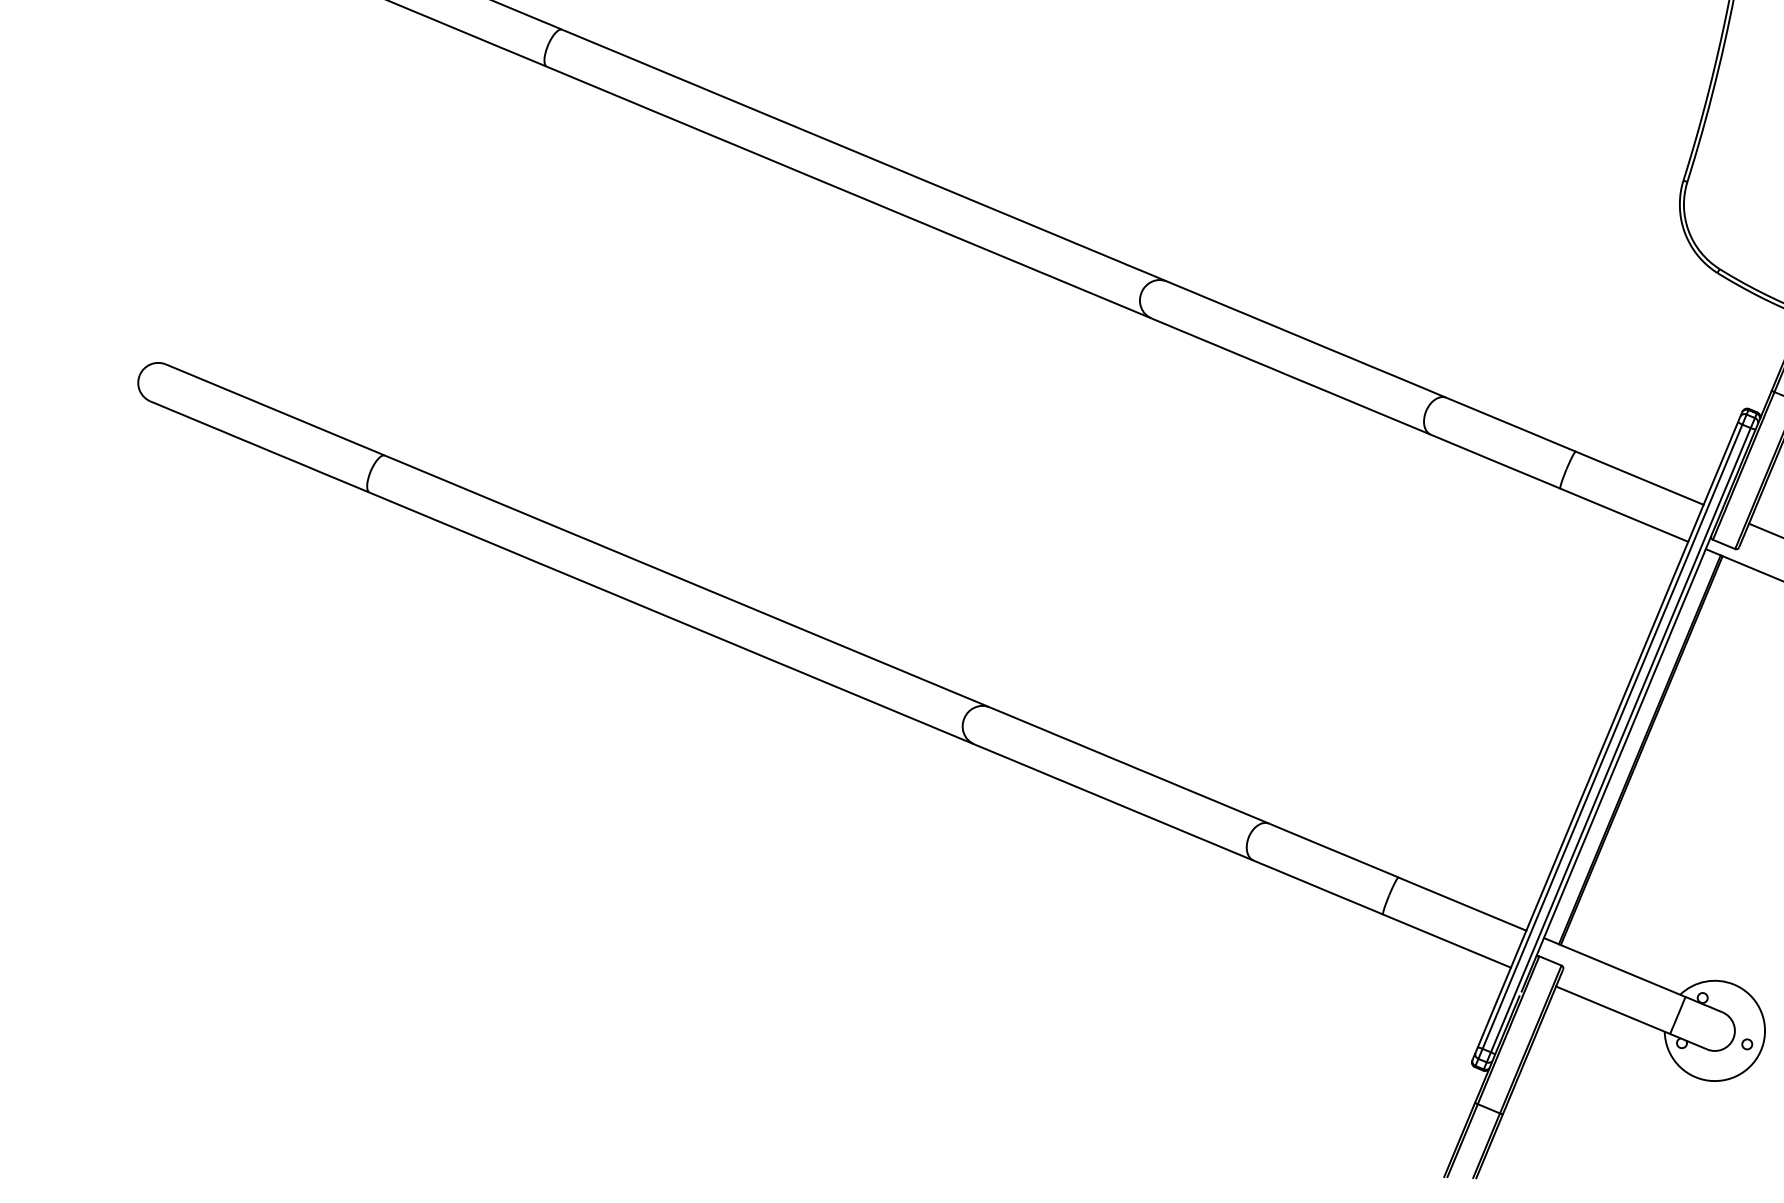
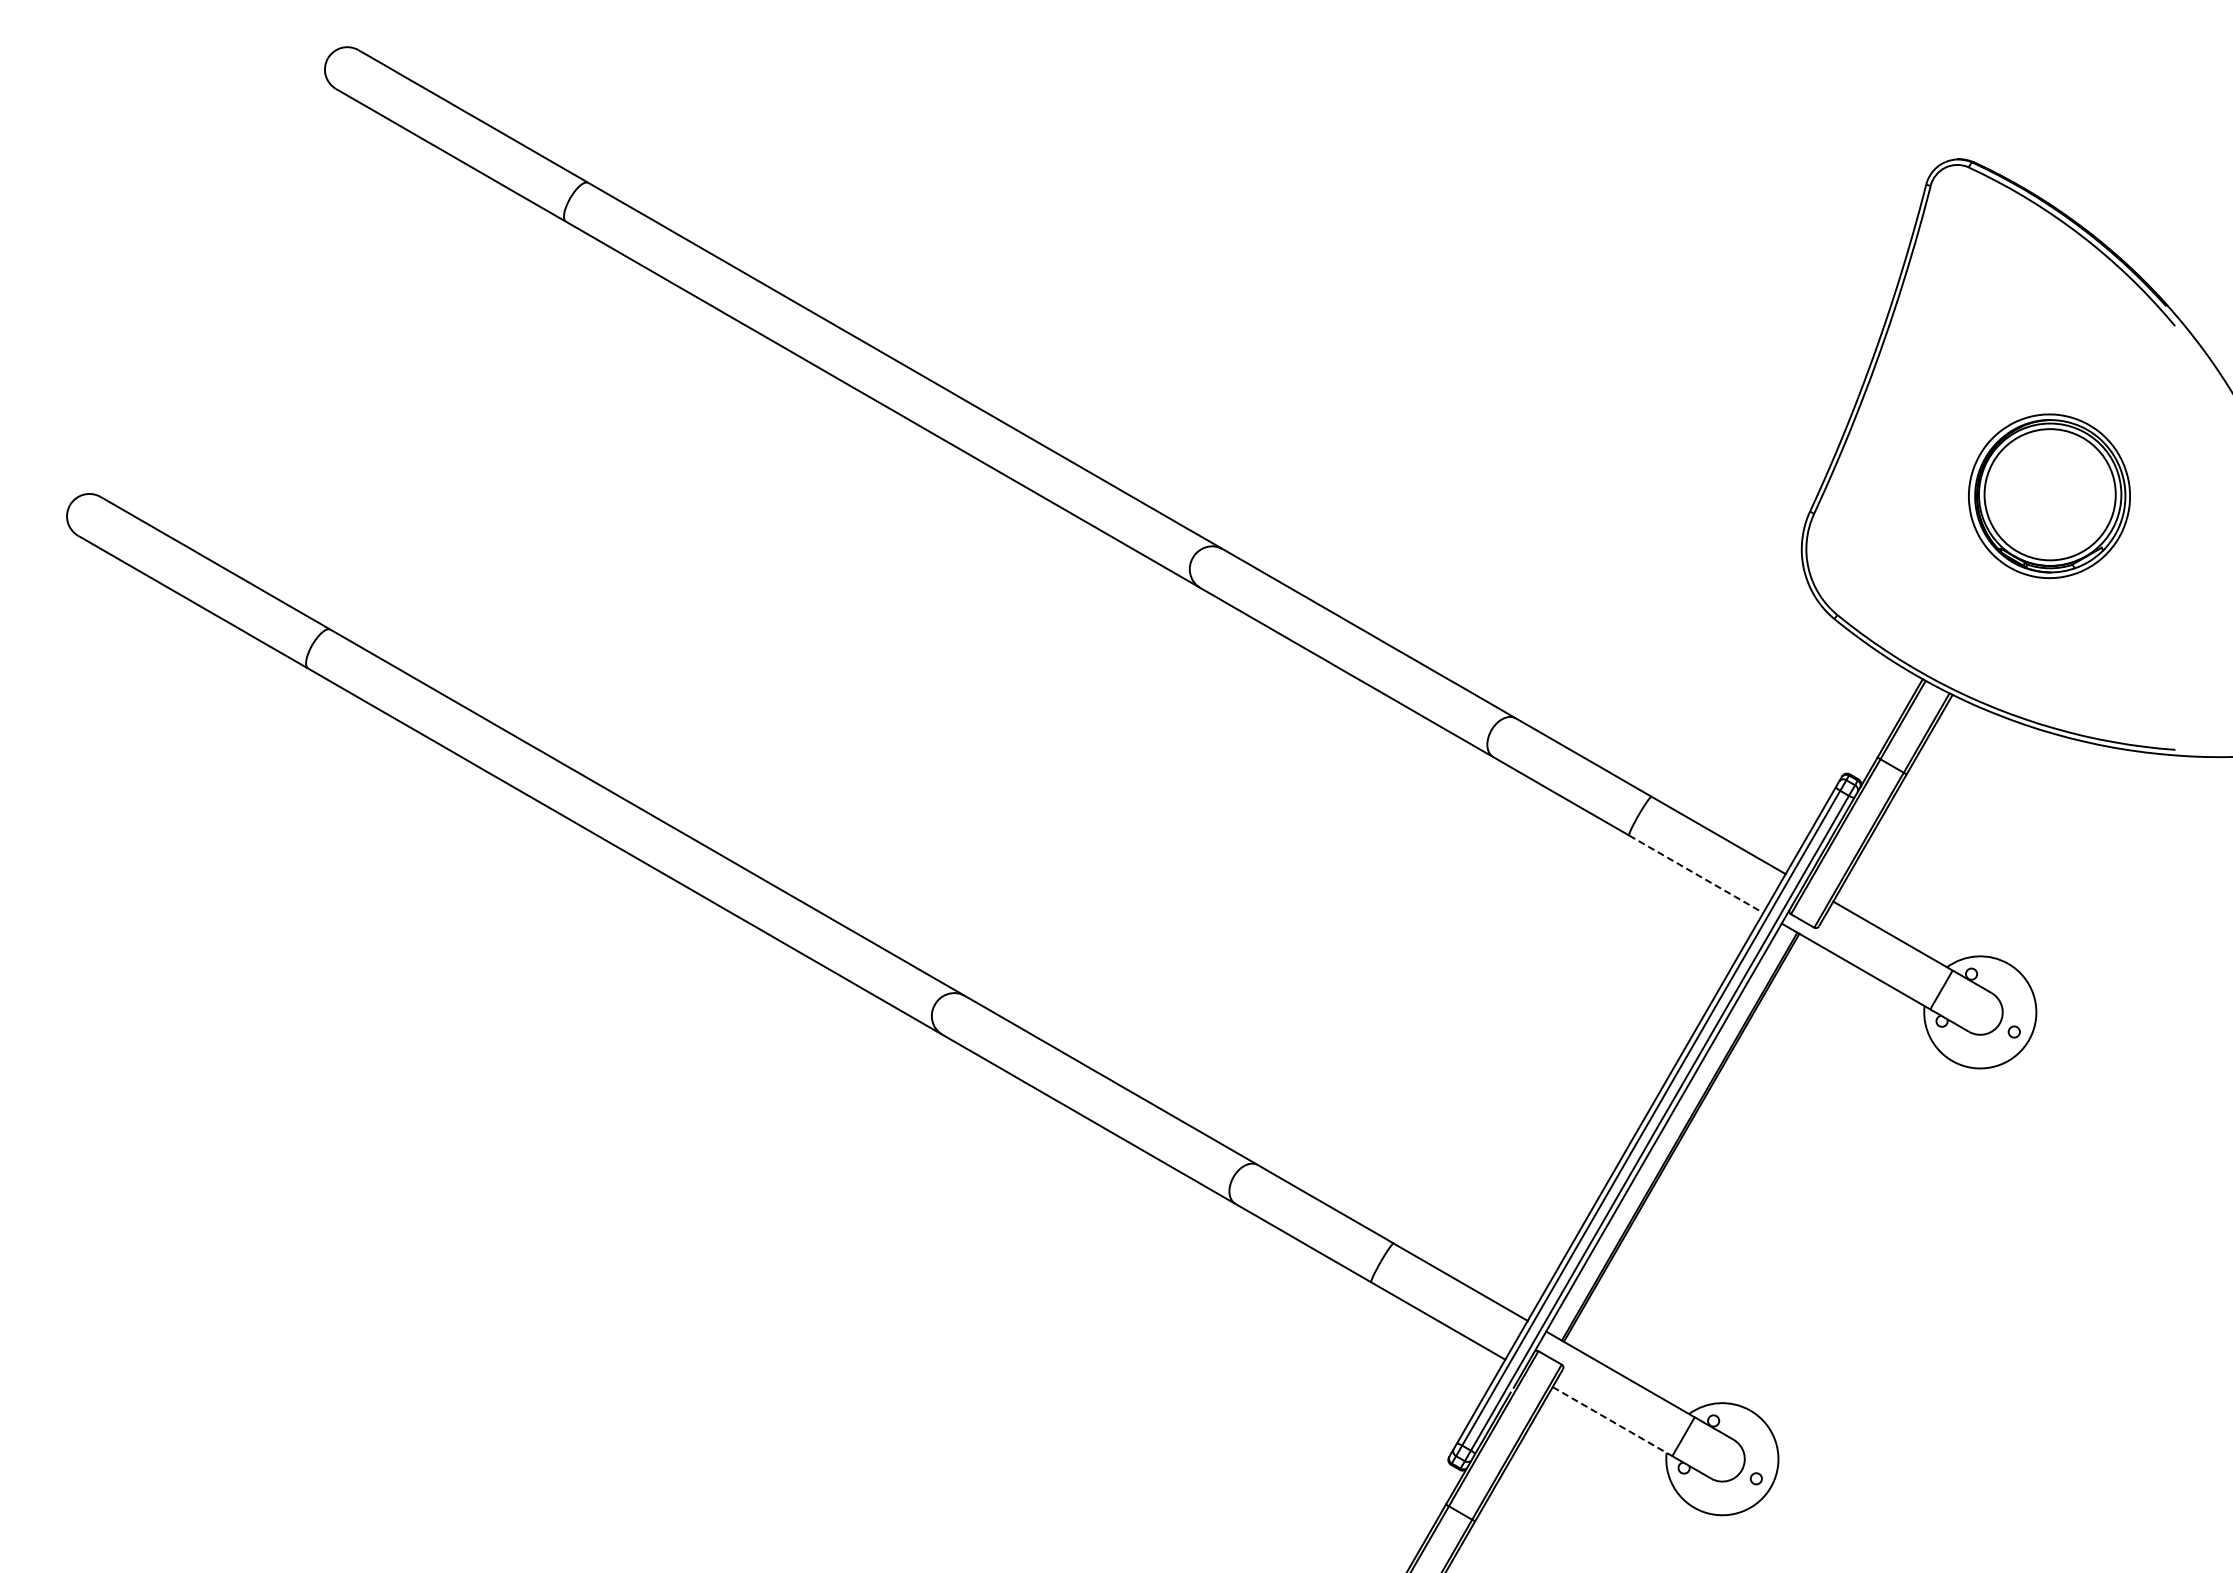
line: (1624, 515) -> (1696, 874), solid -> dashed
line: (1613, 1010) -> (1612, 1421), solid -> dashed

